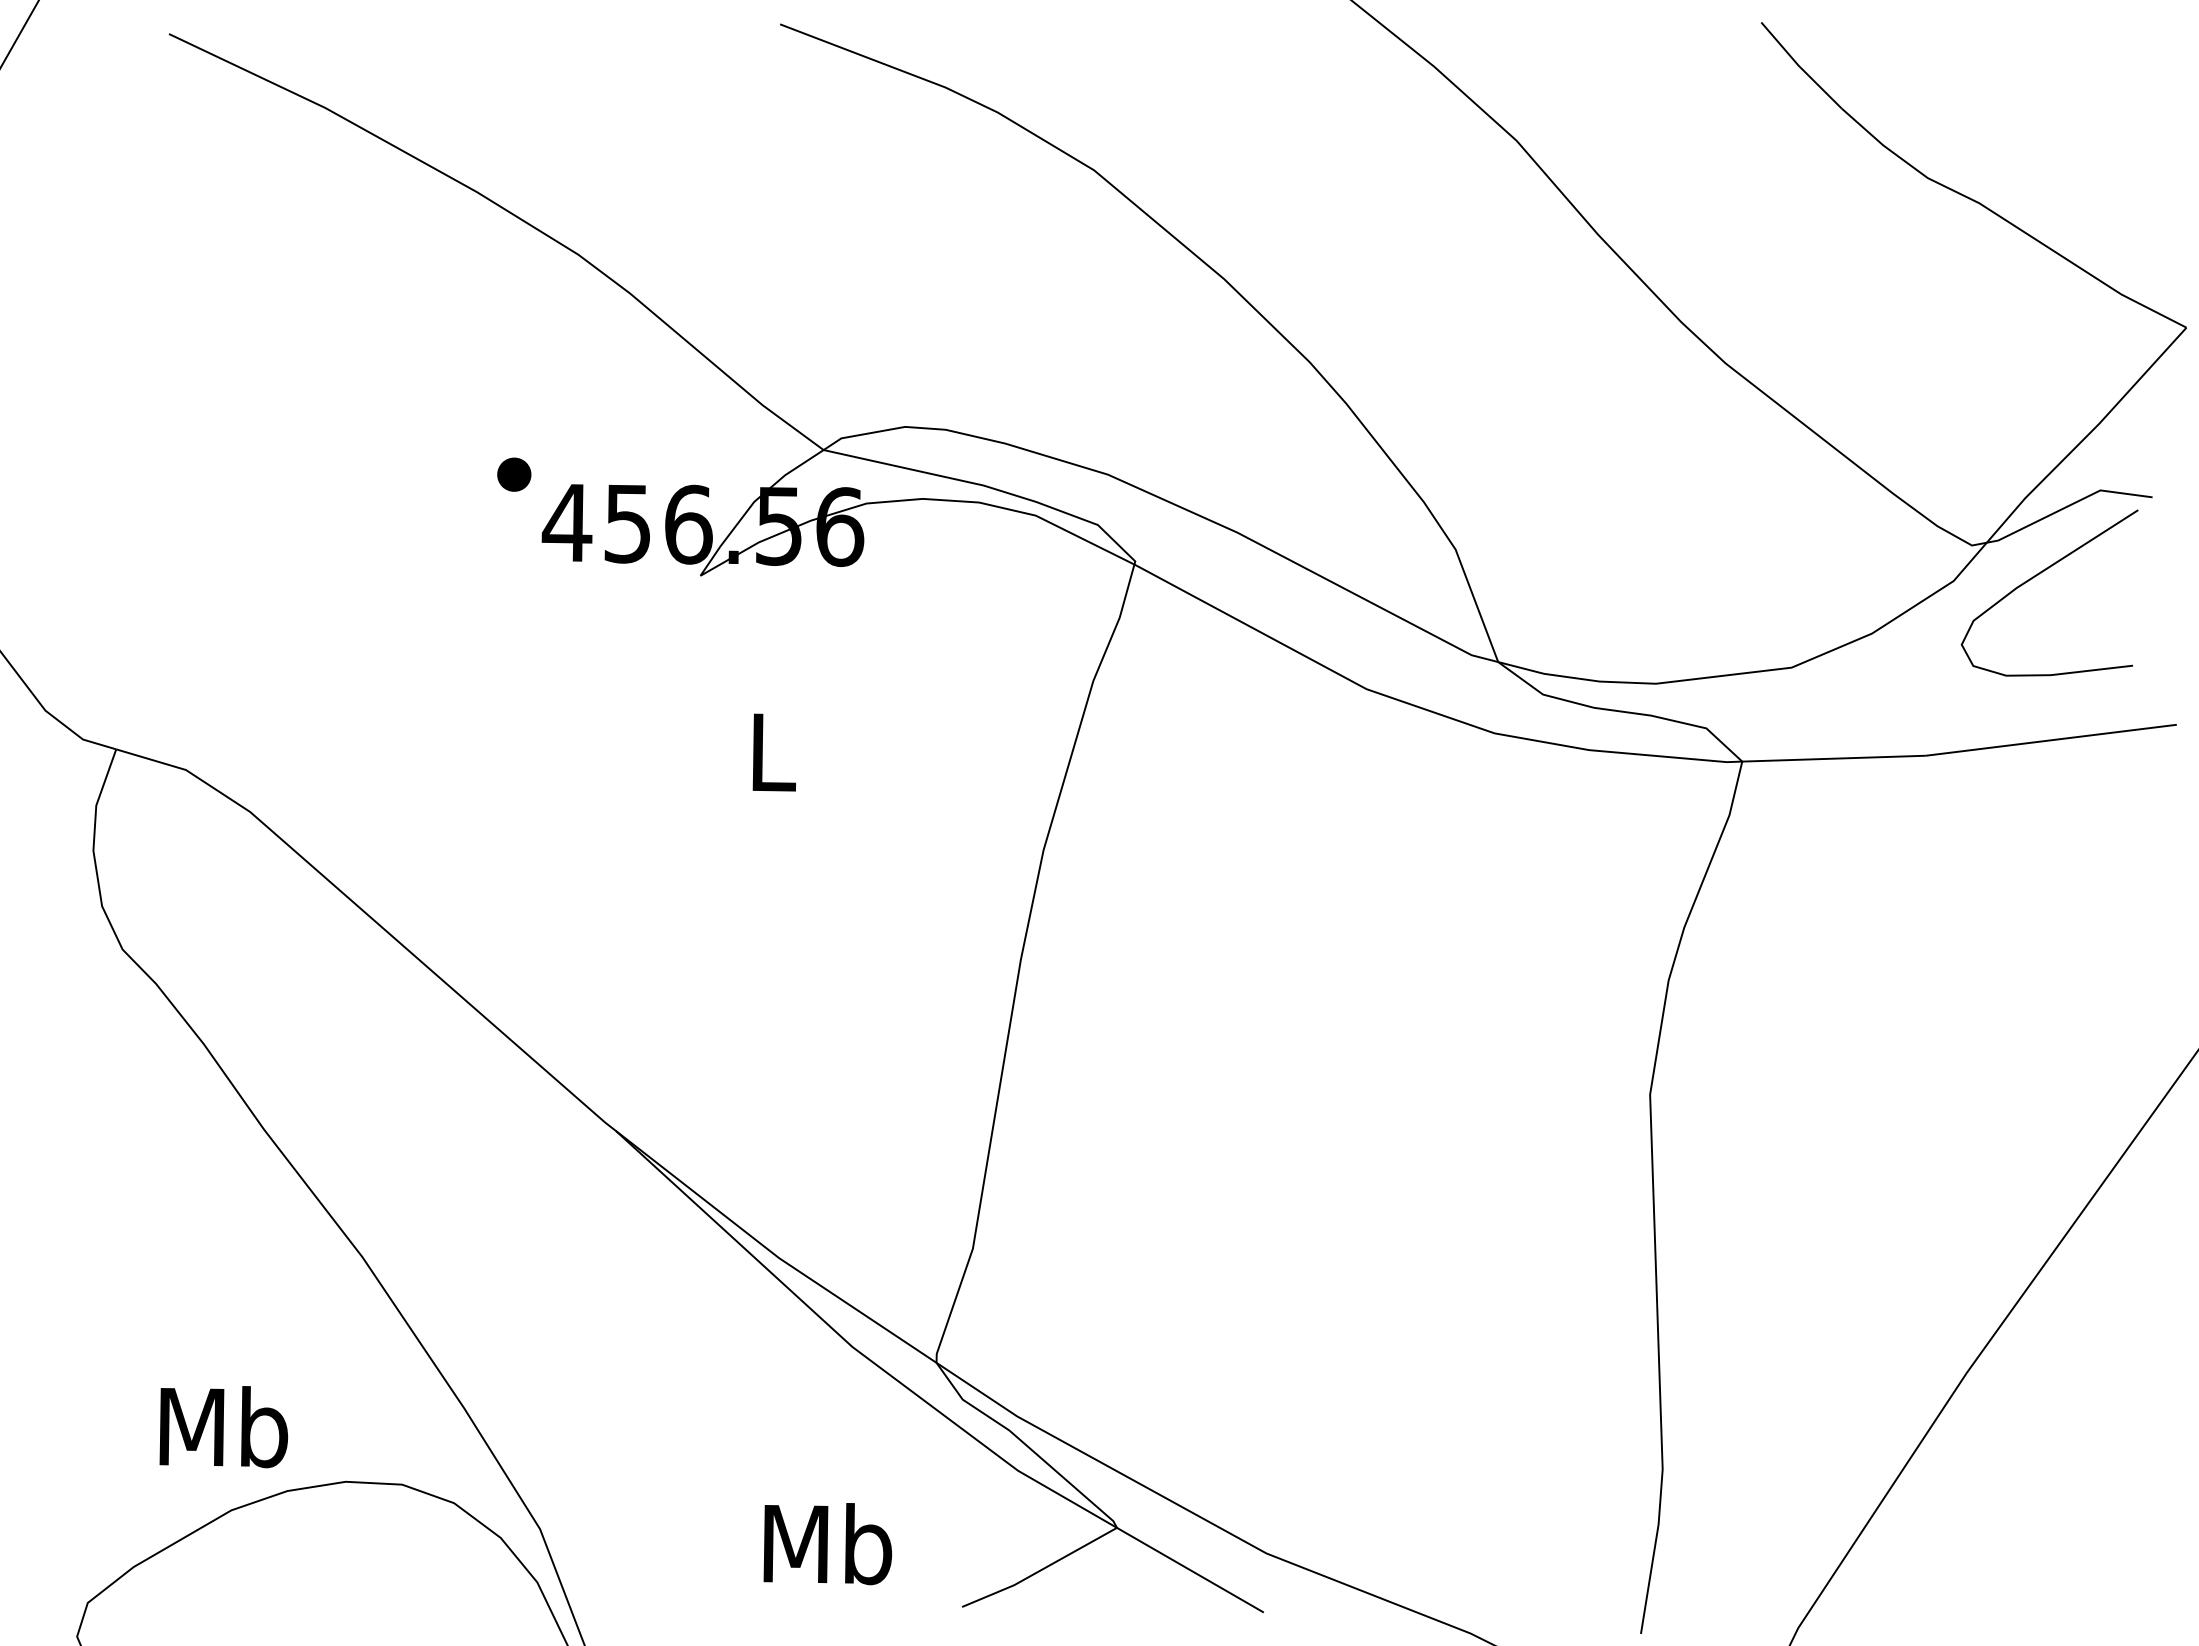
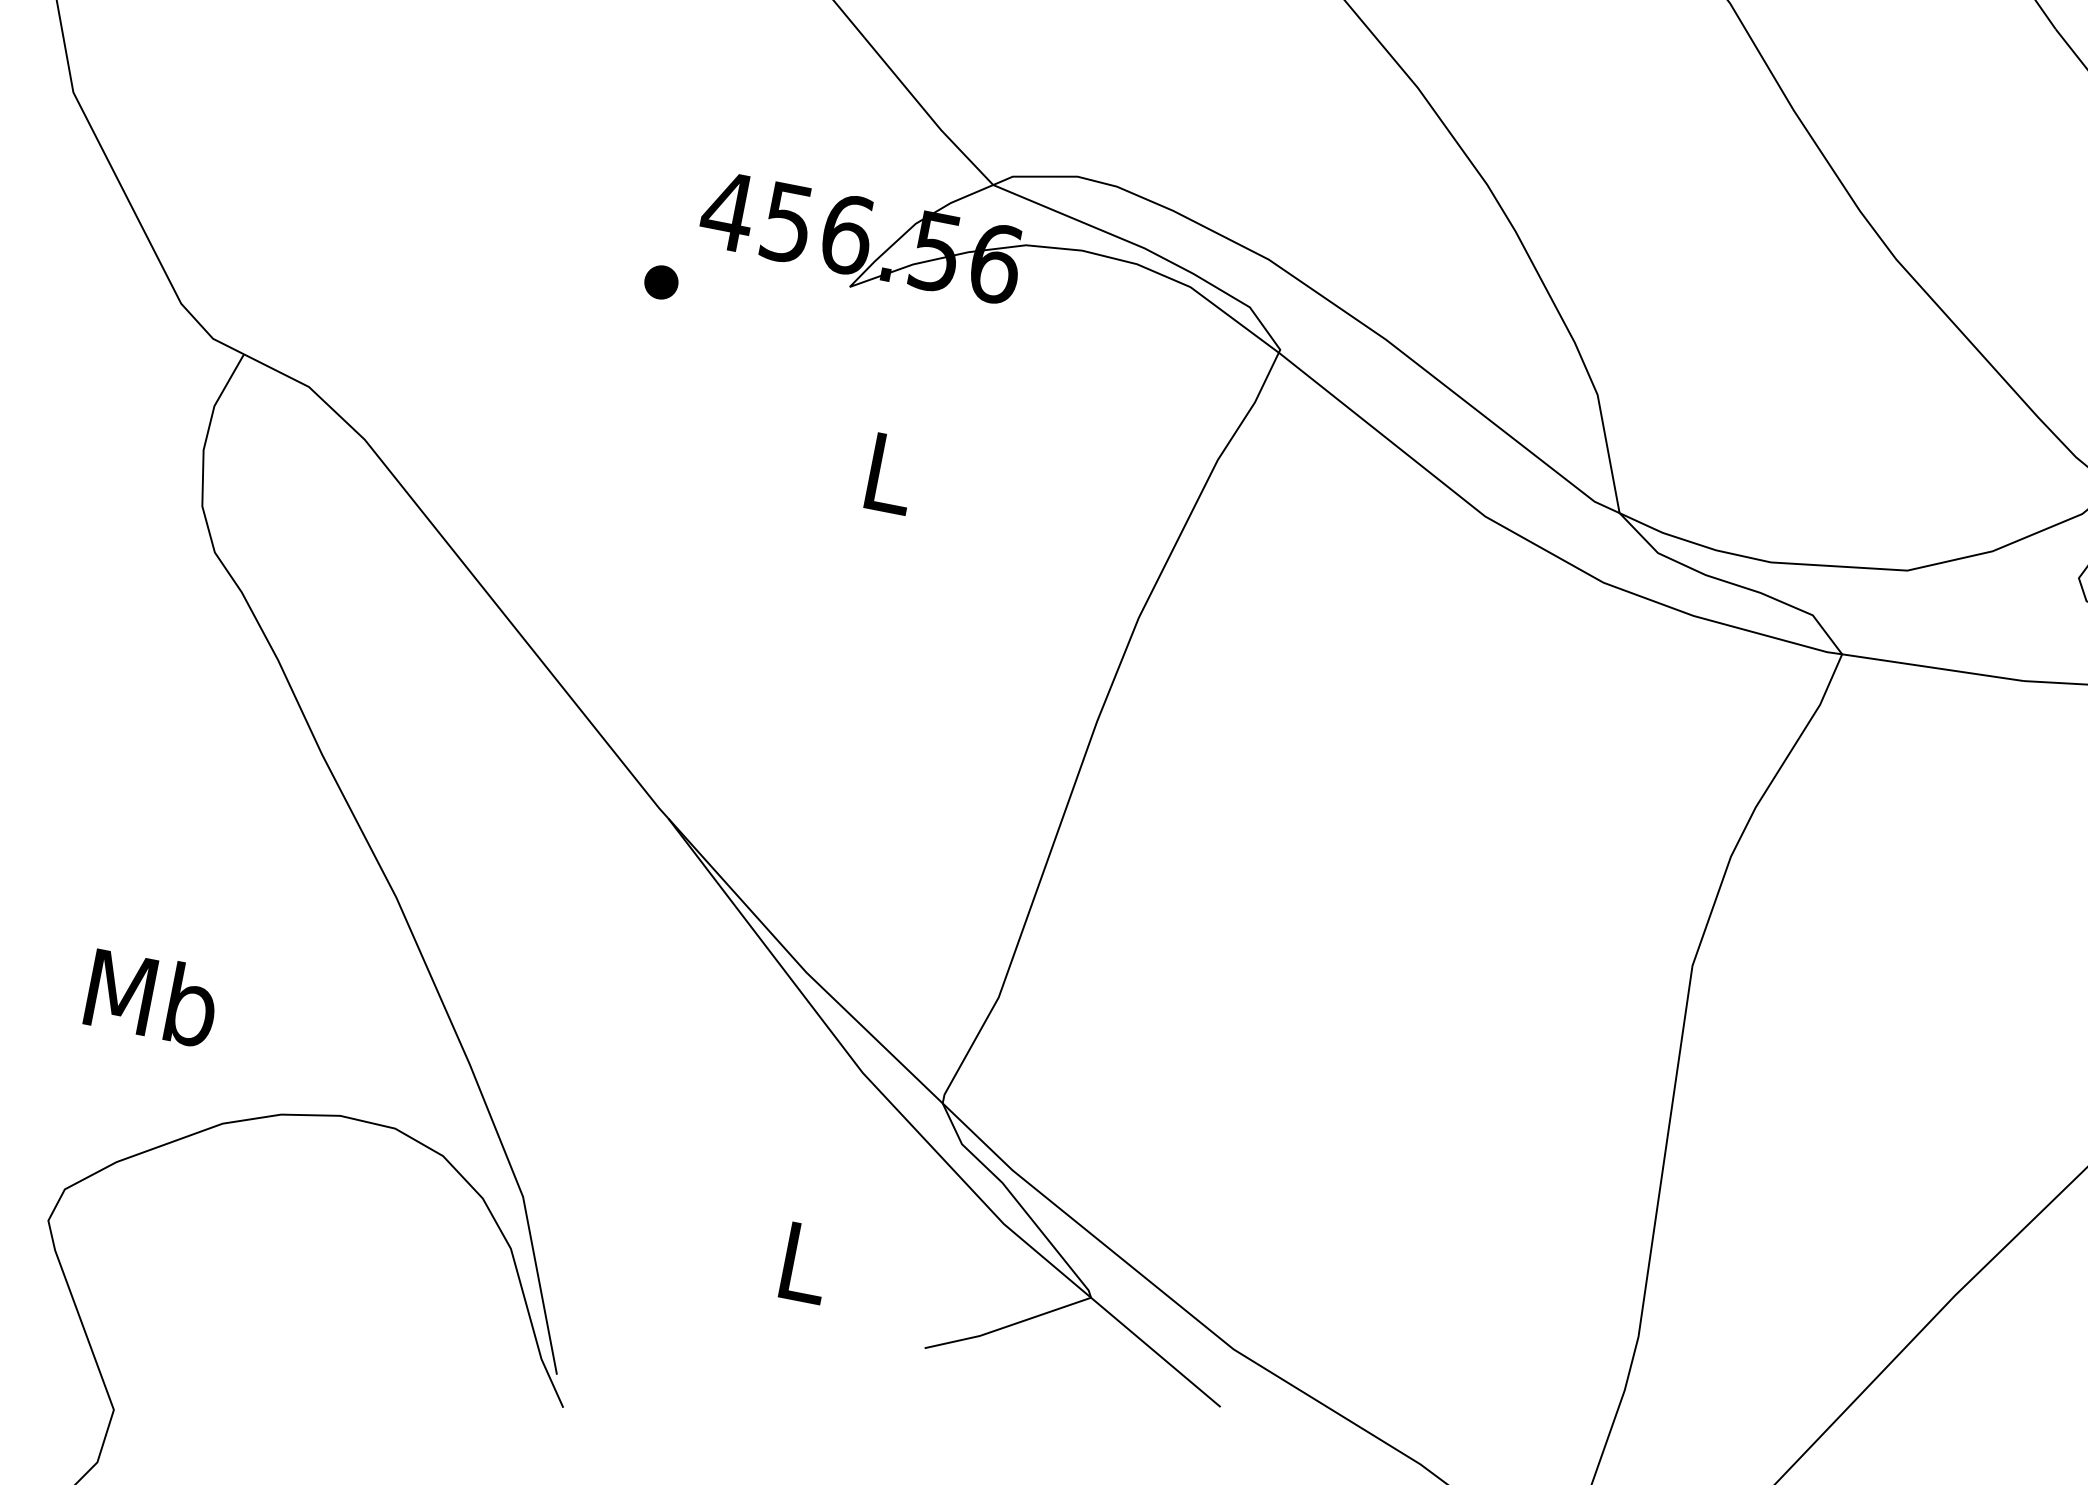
part: (514, 474) -> (661, 282), moved
text: (223, 1427) -> (151, 998), moved
text: (827, 1544) -> (803, 1262), Mb -> L

